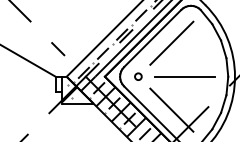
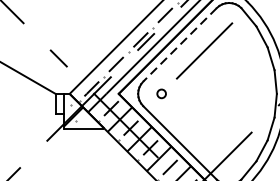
line: (152, 38) -> (179, 44), solid -> dashed
line: (184, 76) -> (220, 93), removed
line: (171, 109) -> (204, 135), removed

